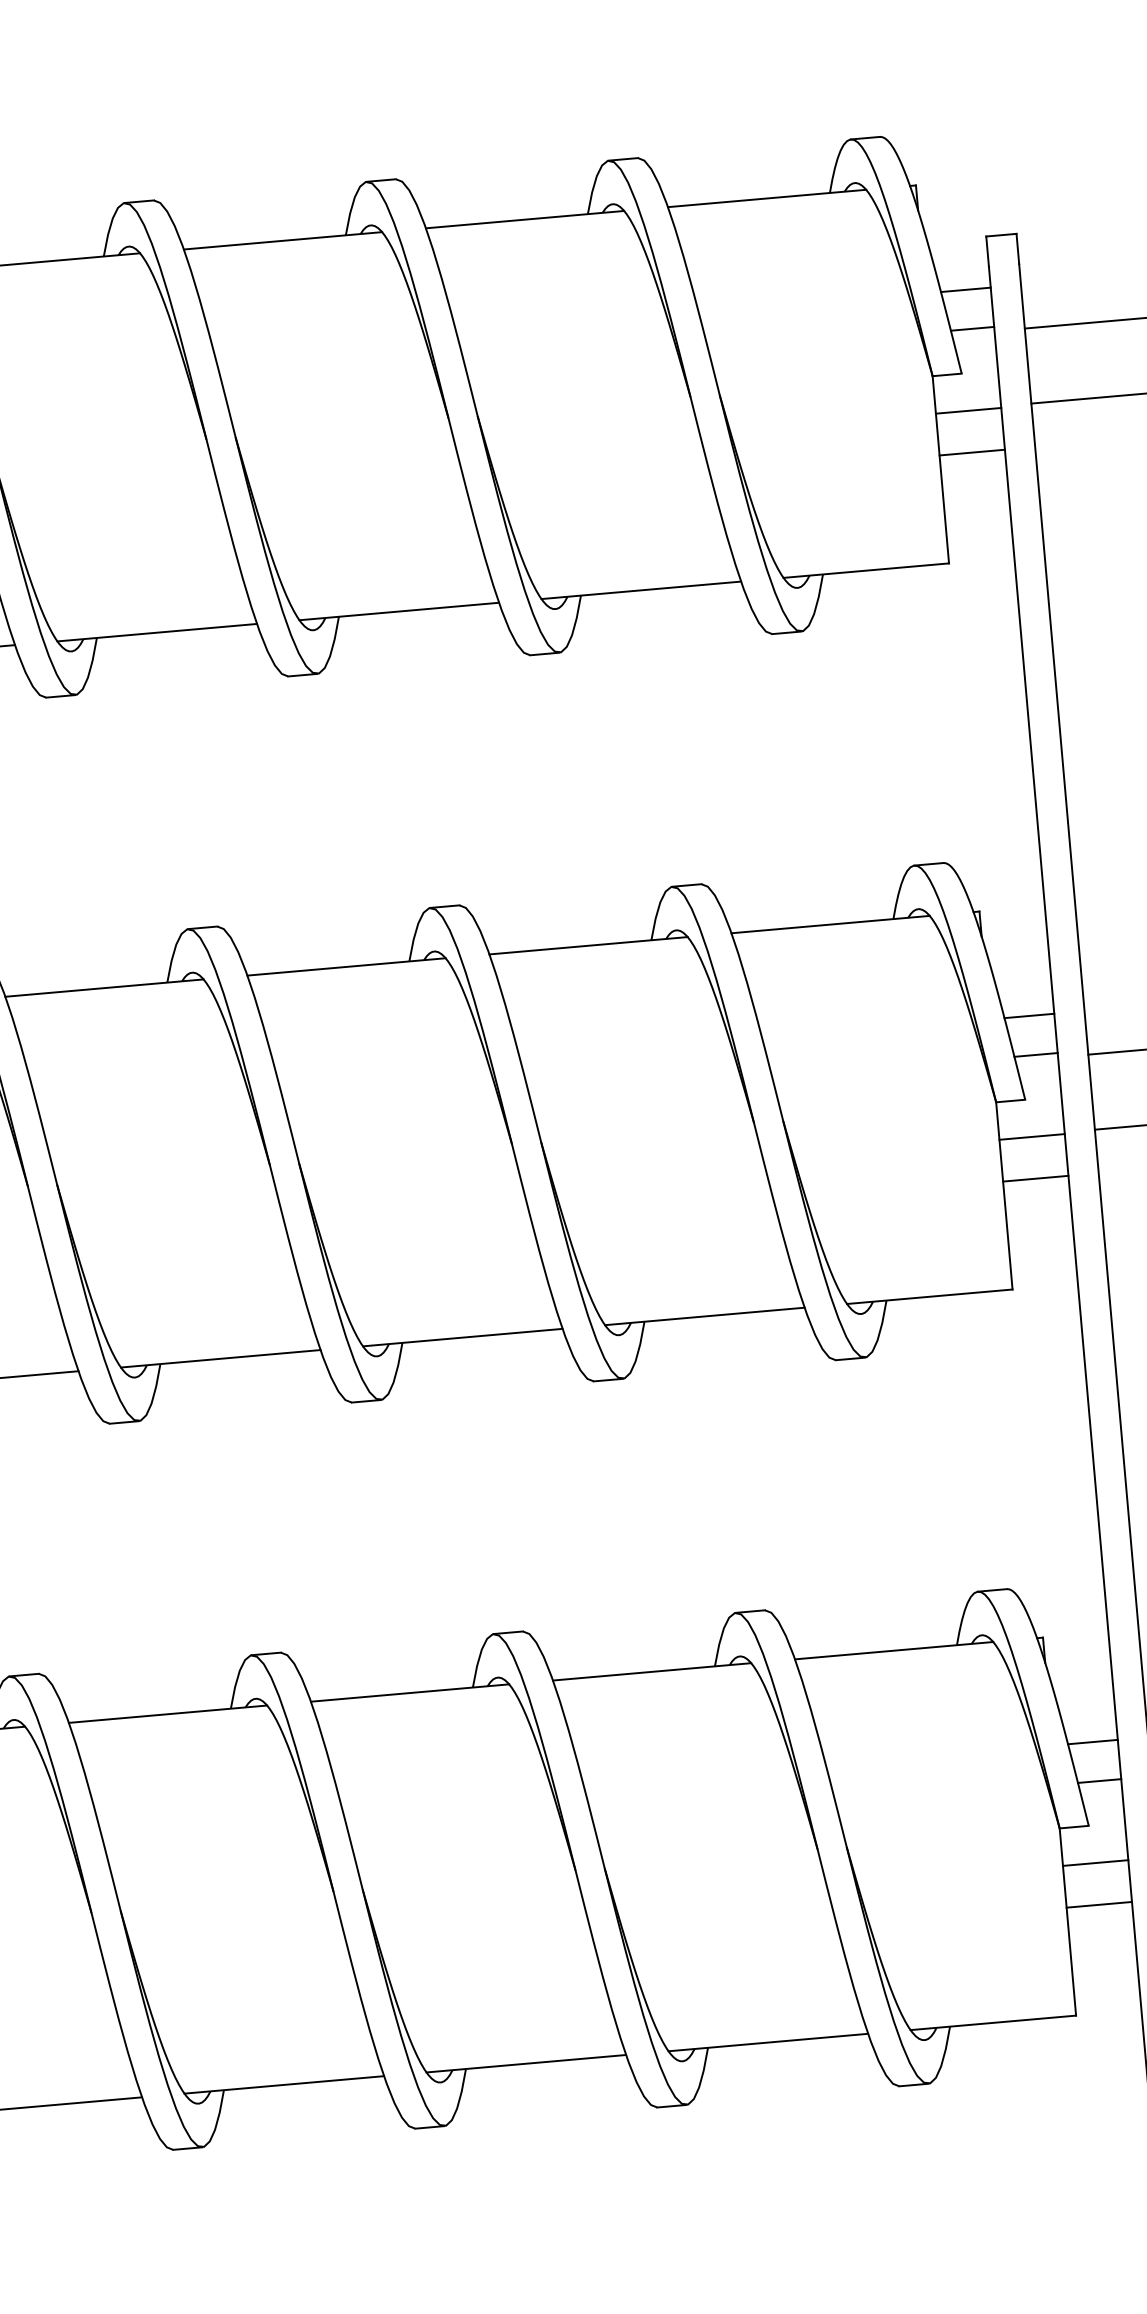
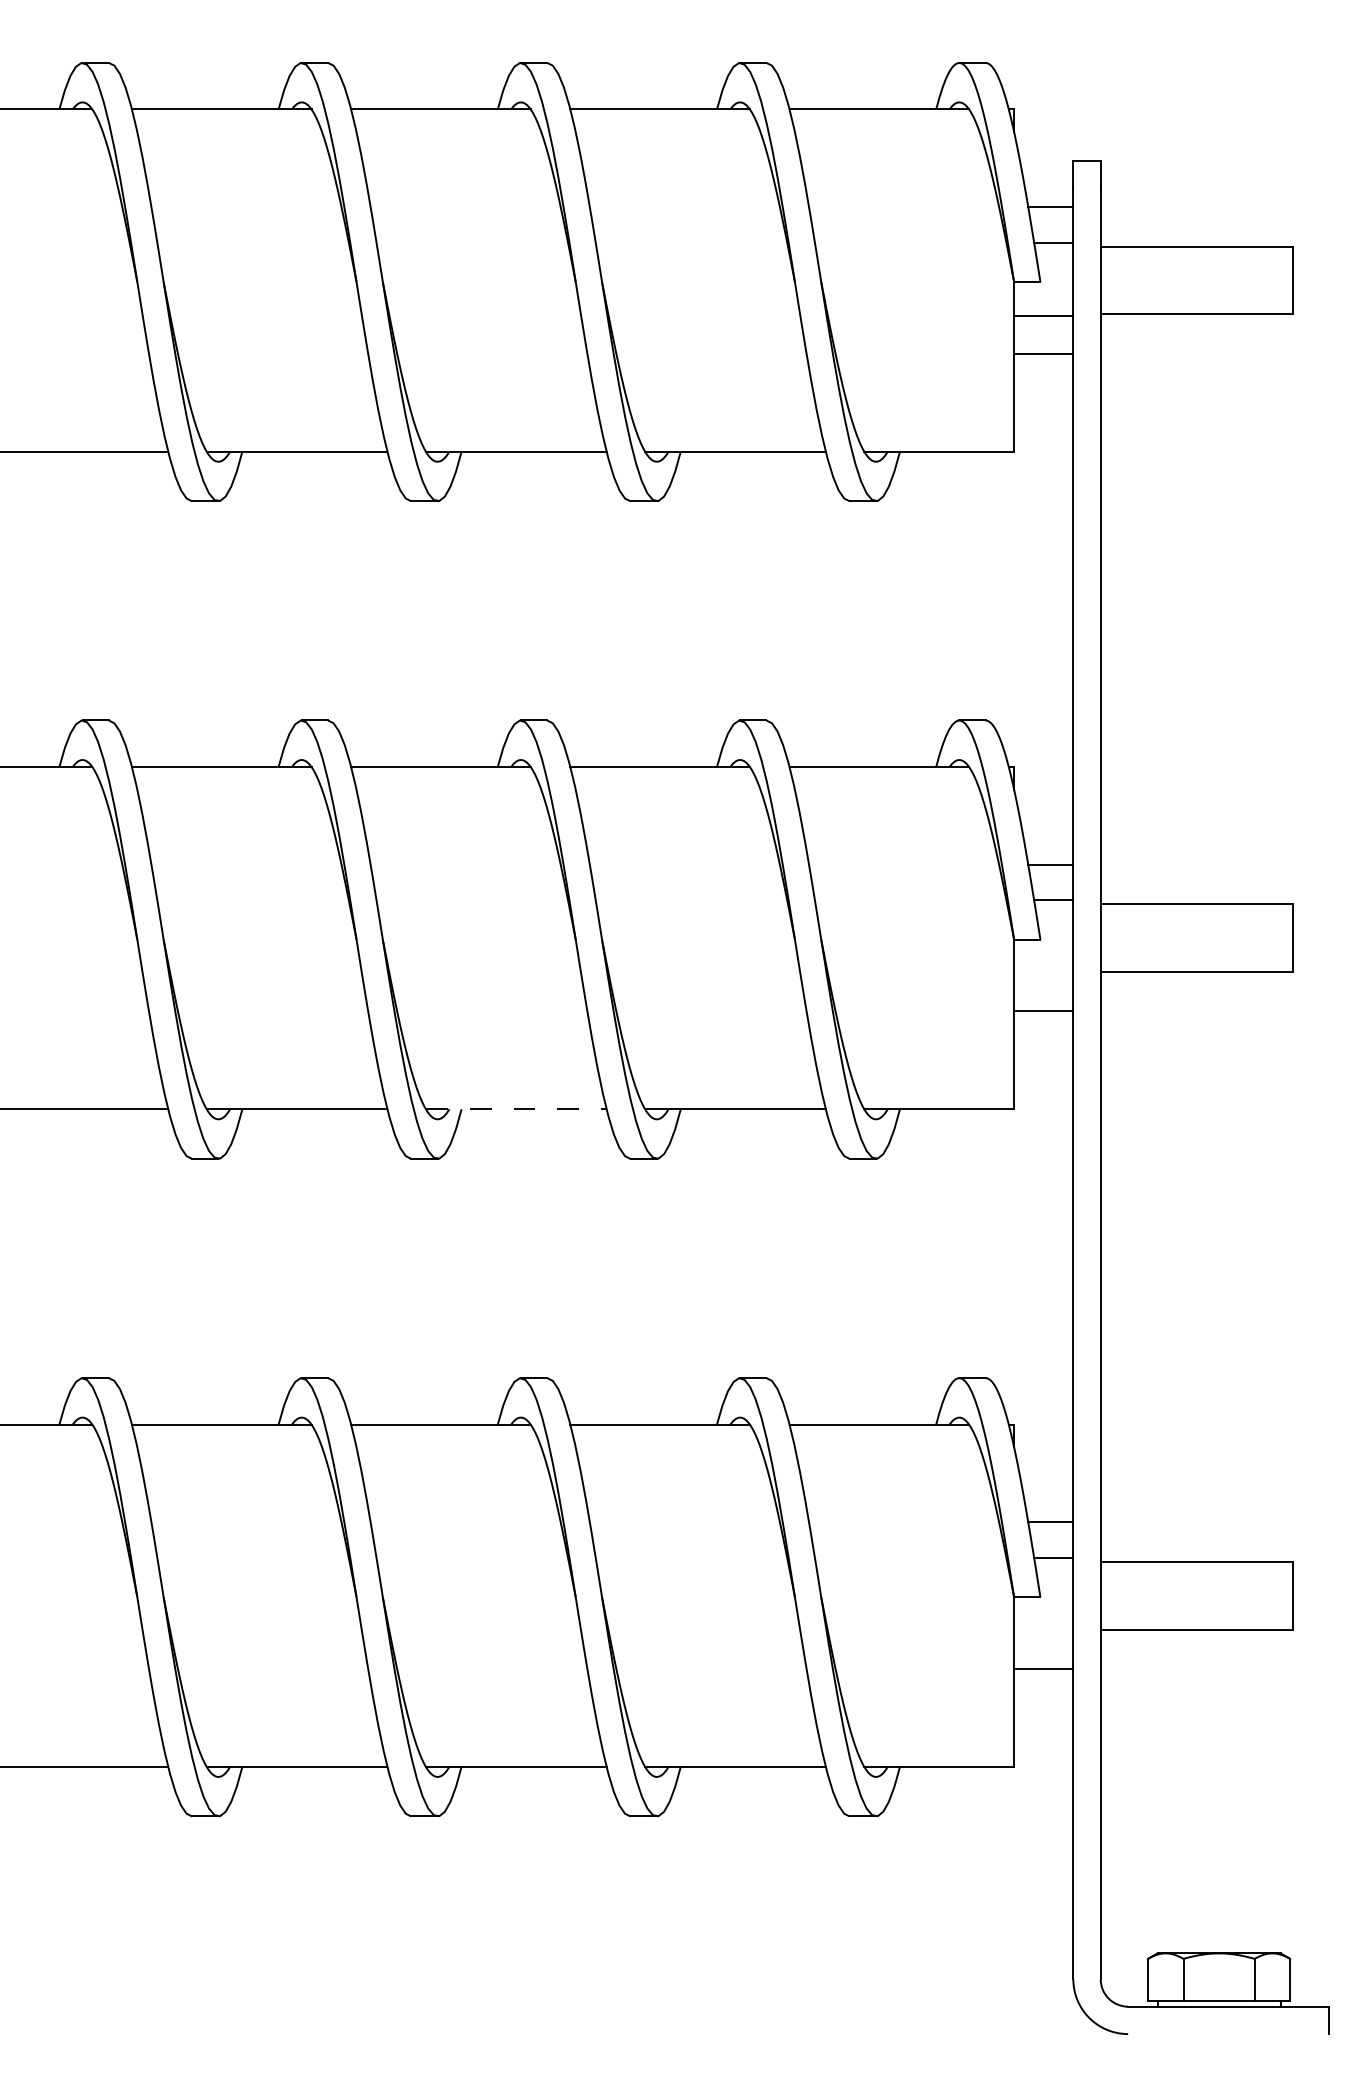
line: (1031, 1136) -> (1043, 973), removed
line: (463, 1337) -> (516, 1109), solid -> dashed
line: (1095, 1863) -> (1043, 1631), removed

